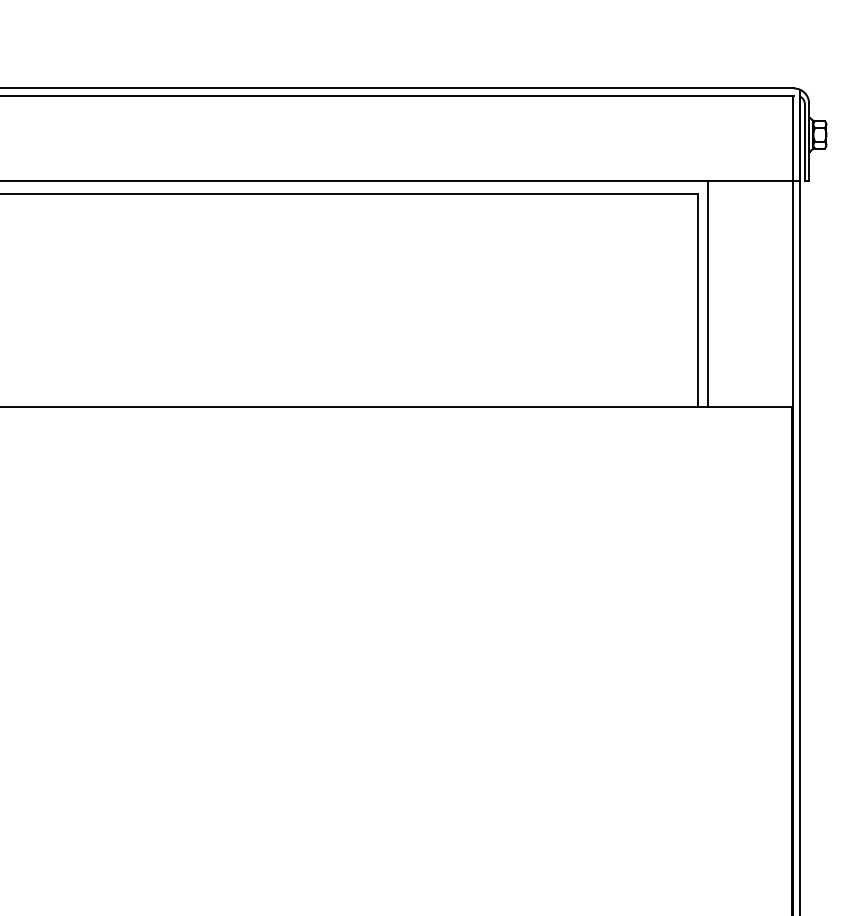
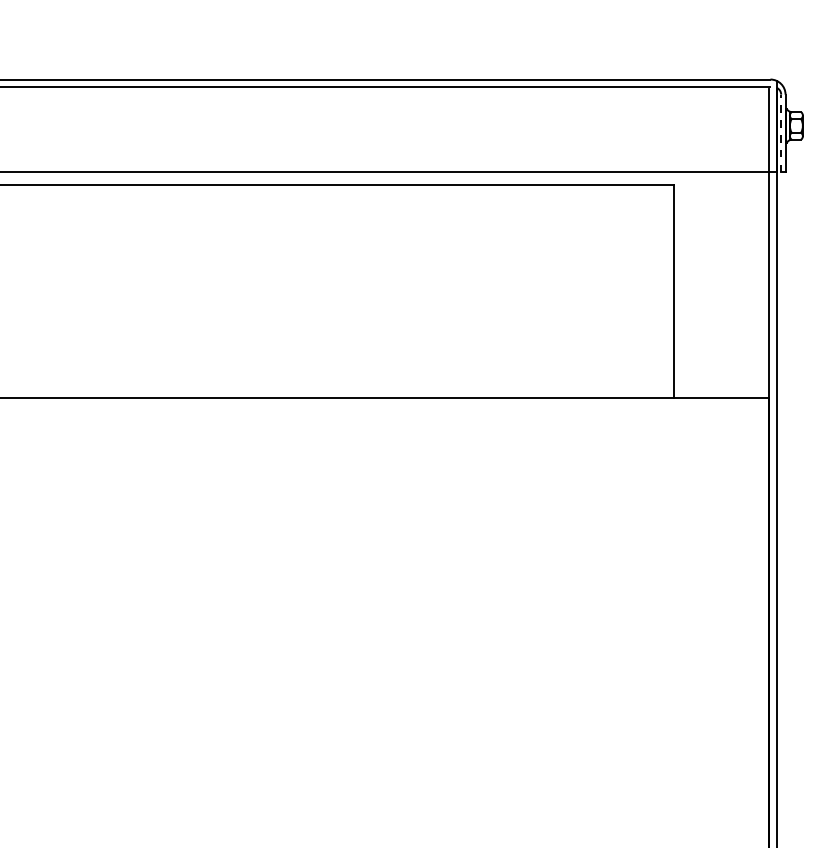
line: (804, 142) -> (780, 133), solid -> dashed
line: (707, 293) -> (683, 284), removed

